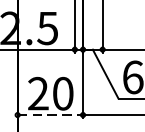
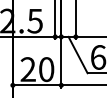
line: (50, 115) -> (37, 85), dashed -> solid

